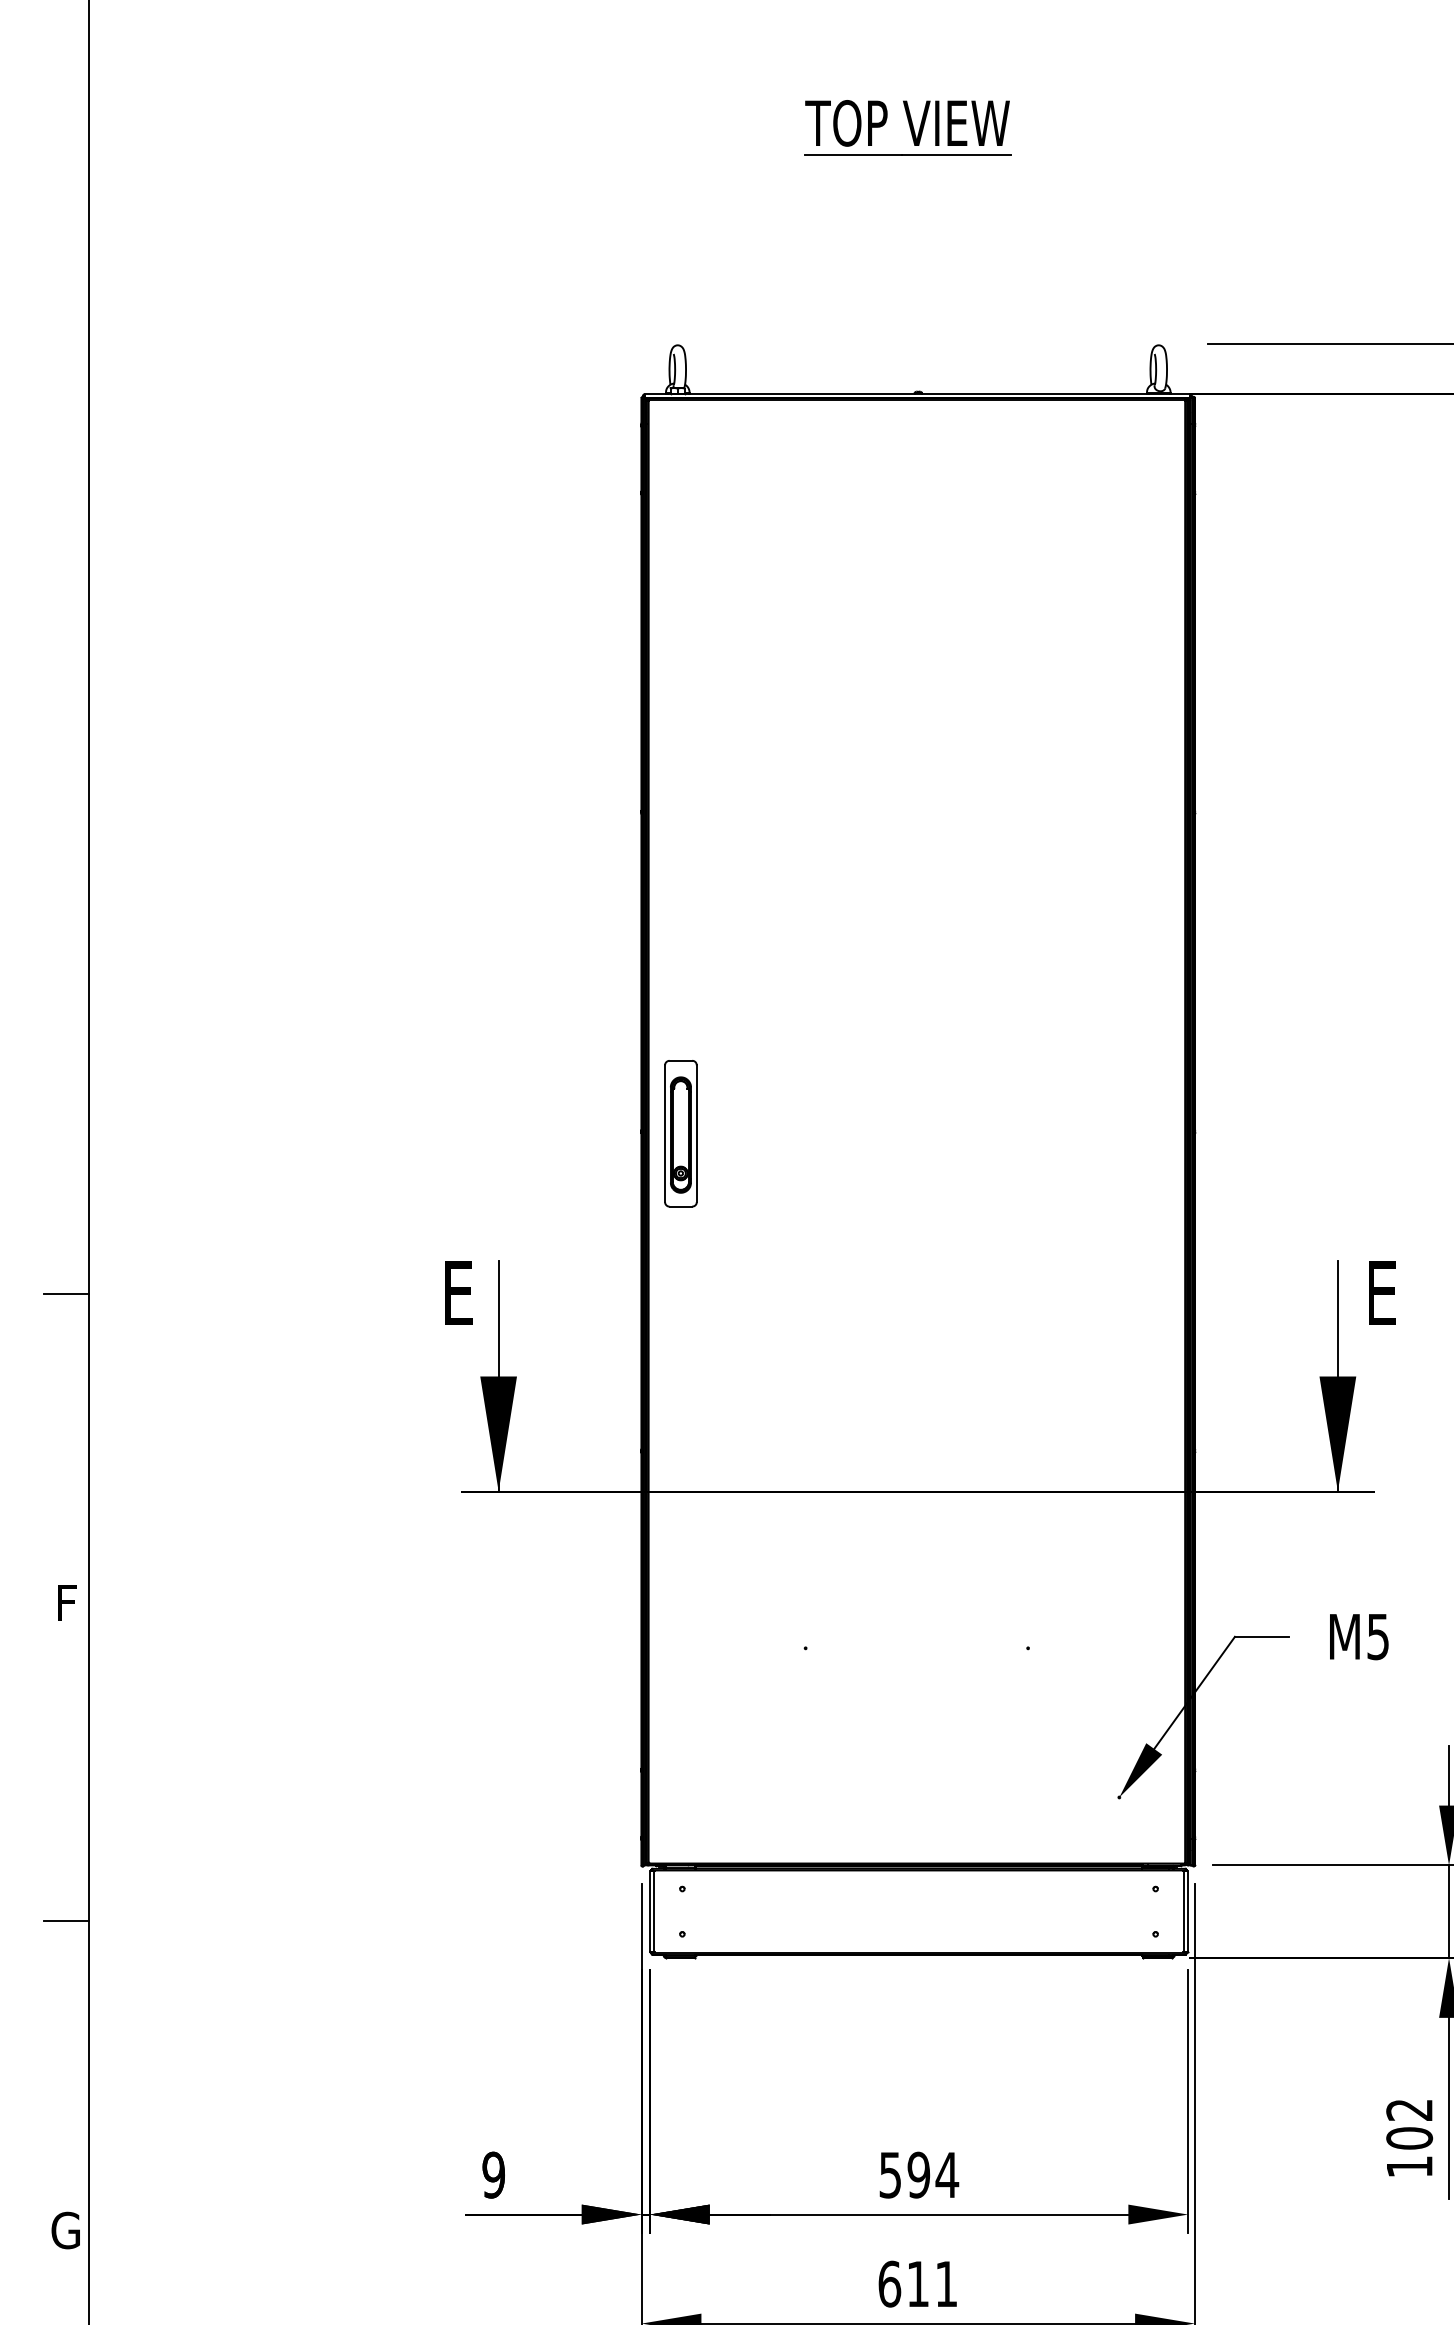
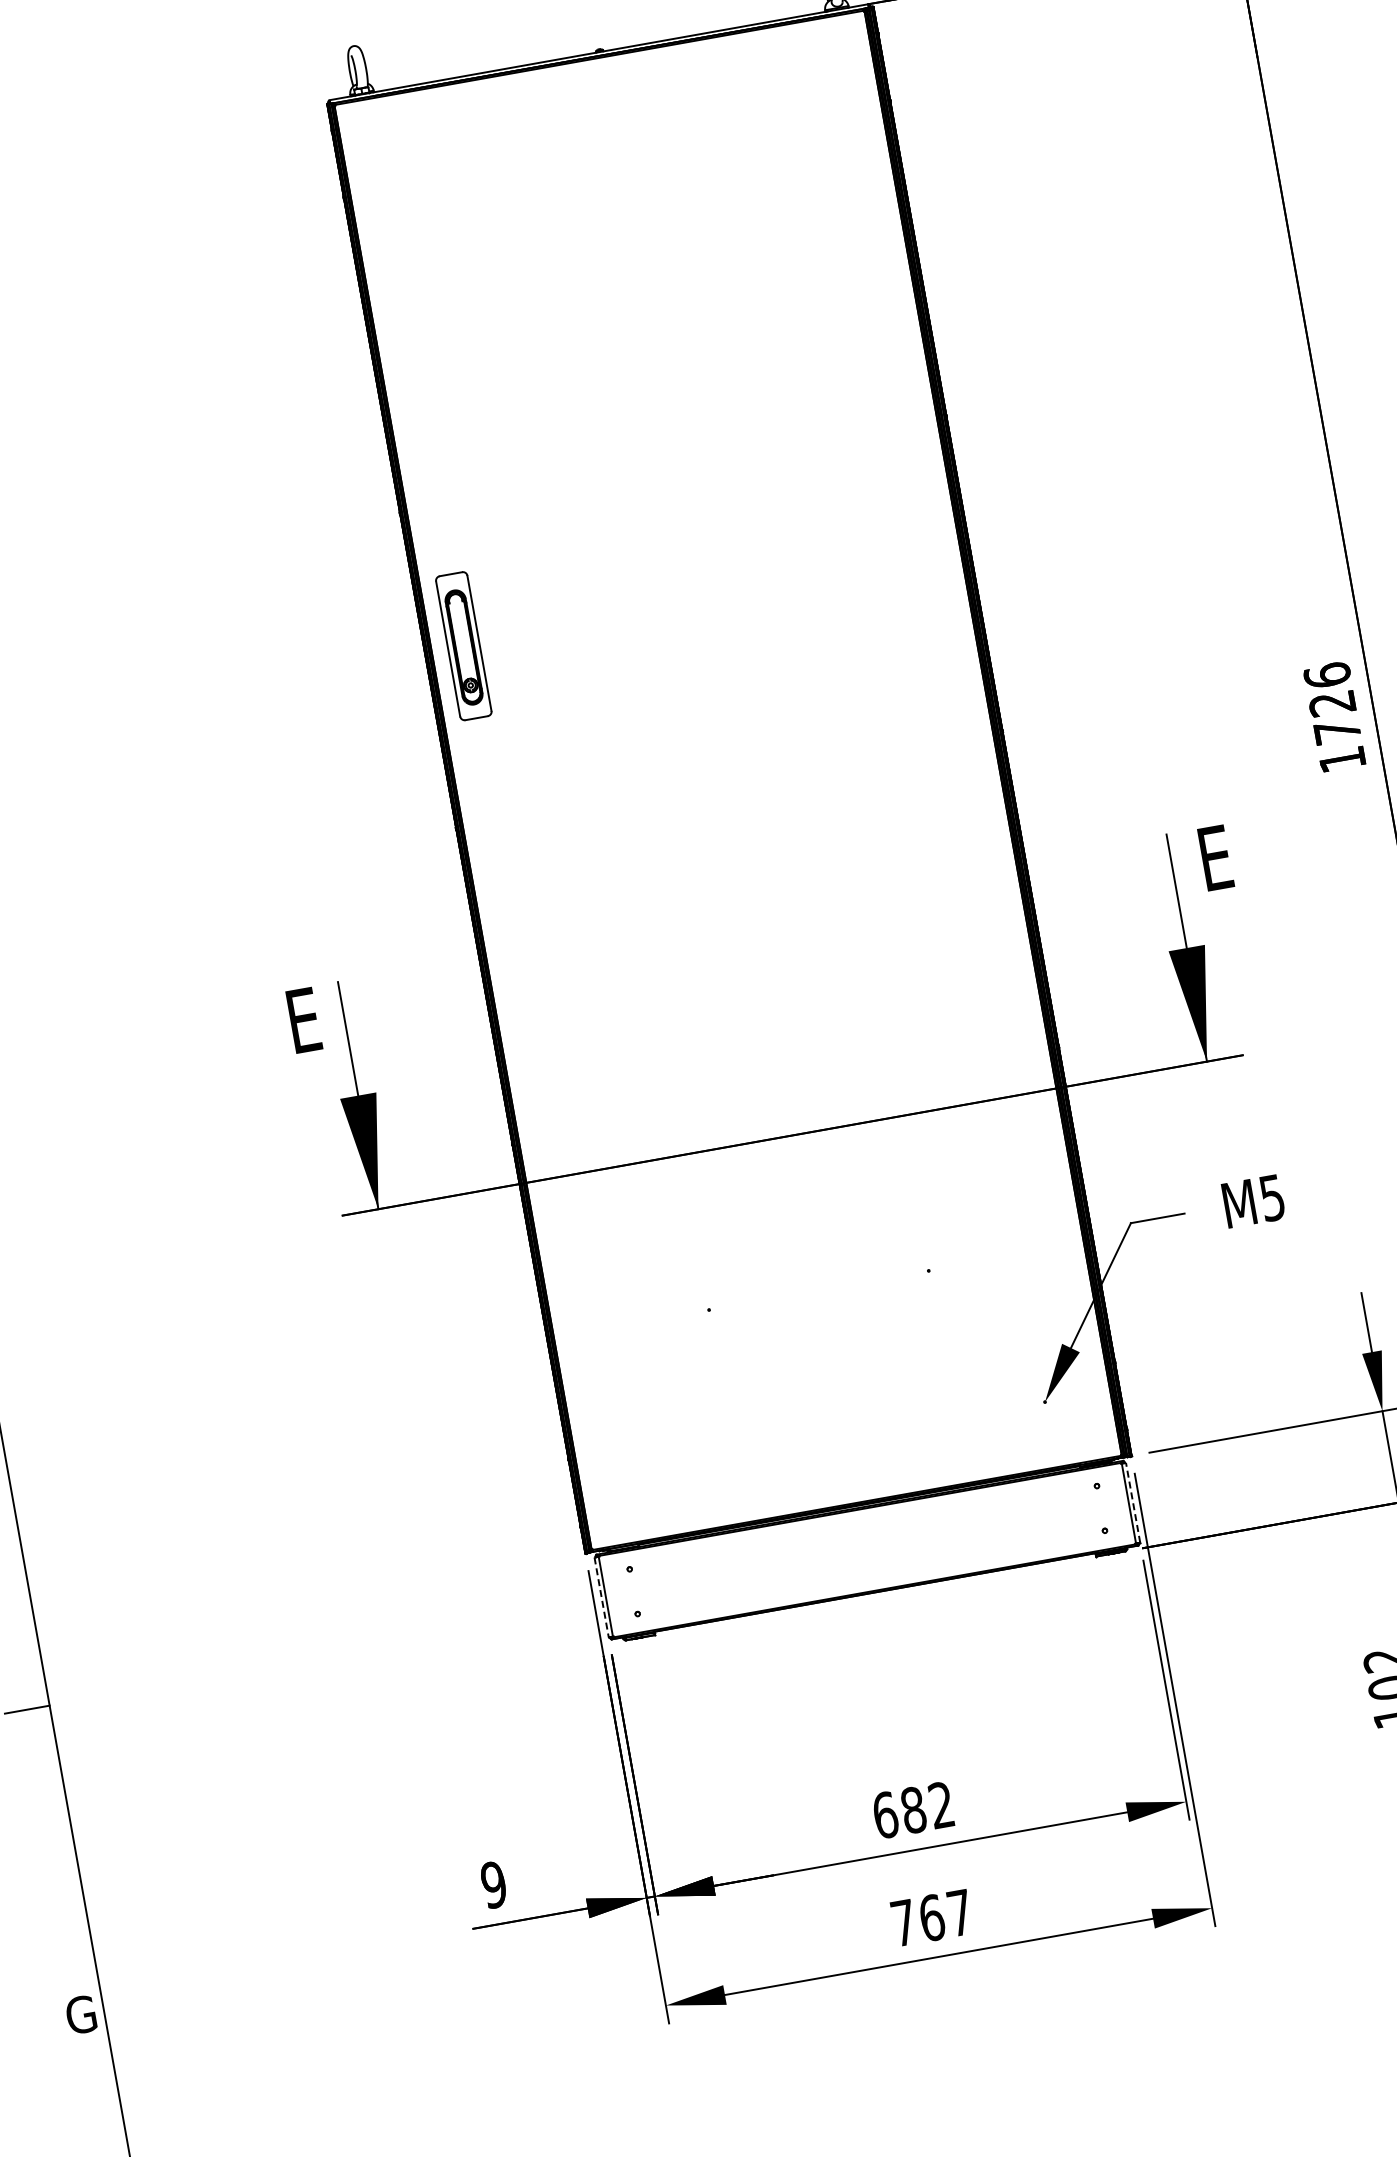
part: (680, 1133) -> (463, 646), moved
line: (649, 1911) -> (601, 1597), solid -> dashed
line: (1188, 1911) -> (1133, 1502), solid -> dashed
text: (919, 2174) -> (914, 1809), 594 -> 682
text: (917, 2283) -> (931, 1917), 611 -> 767

